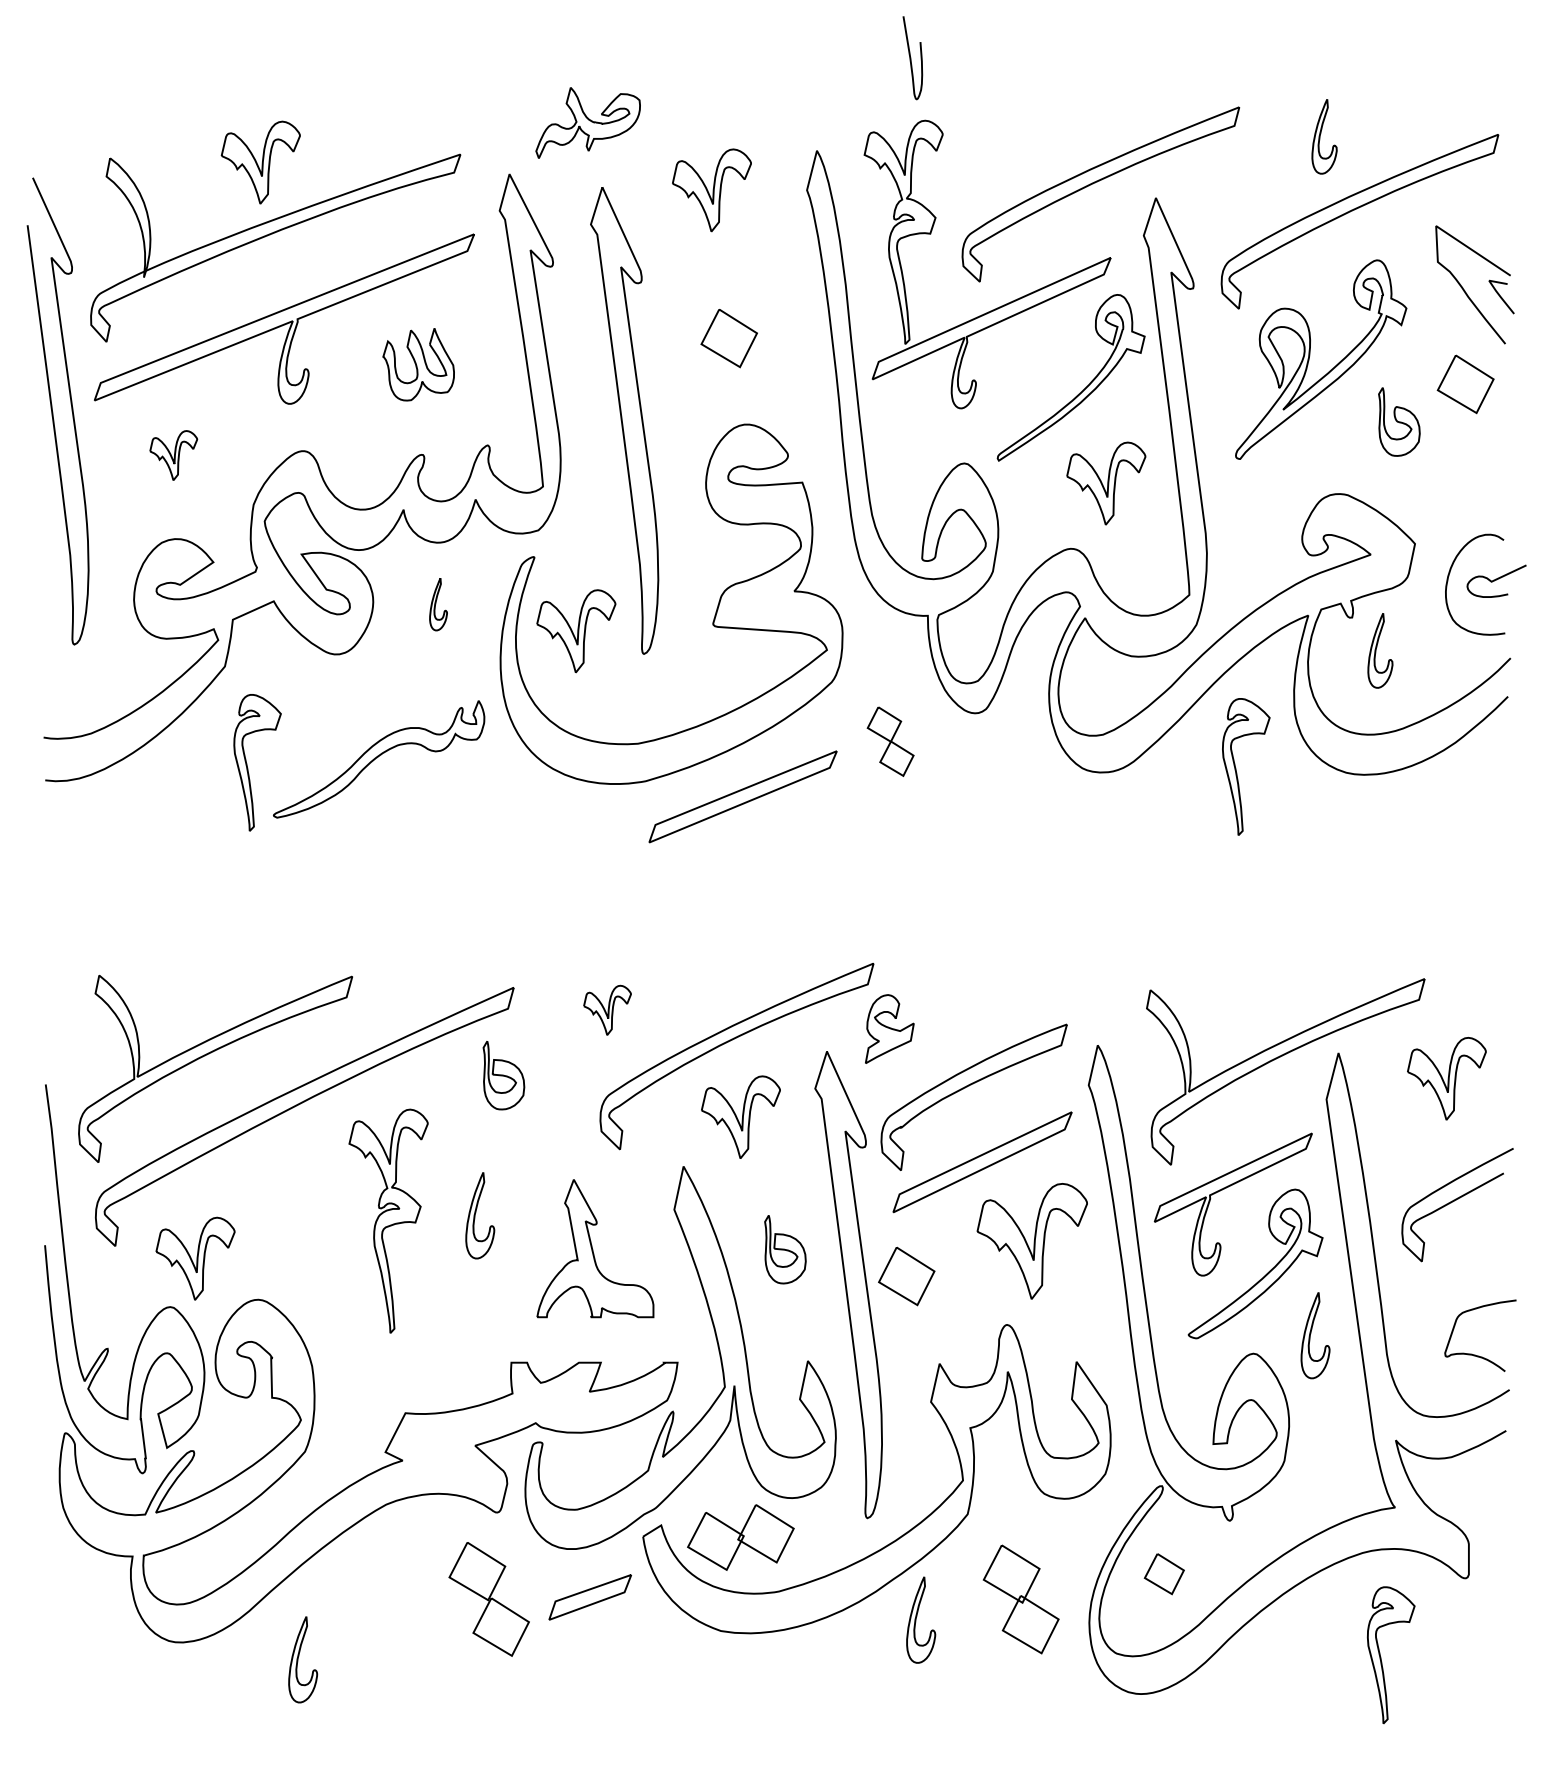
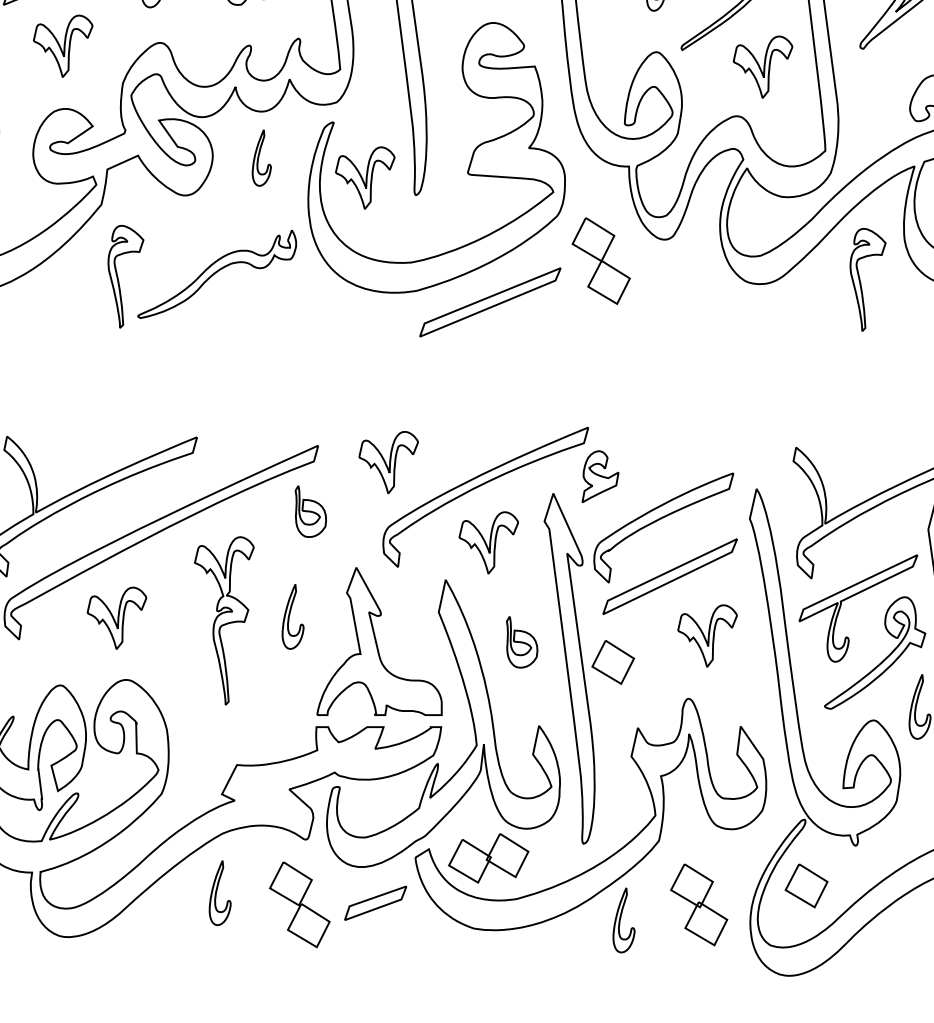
part: (173, 455) -> (62, 46), size x1.67
part: (438, 604) -> (261, 158), size x1.43
part: (890, 741) -> (601, 260), size x1.67
part: (607, 1010) -> (388, 462), size x1.67
part: (1032, 1241) -> (707, 636), size x0.71
part: (595, 1248) -> (379, 641), size x1.43
part: (195, 1258) -> (116, 618), moved
part: (1164, 1573) -> (806, 885), size x1.43
part: (303, 1659) -> (220, 892), moved

